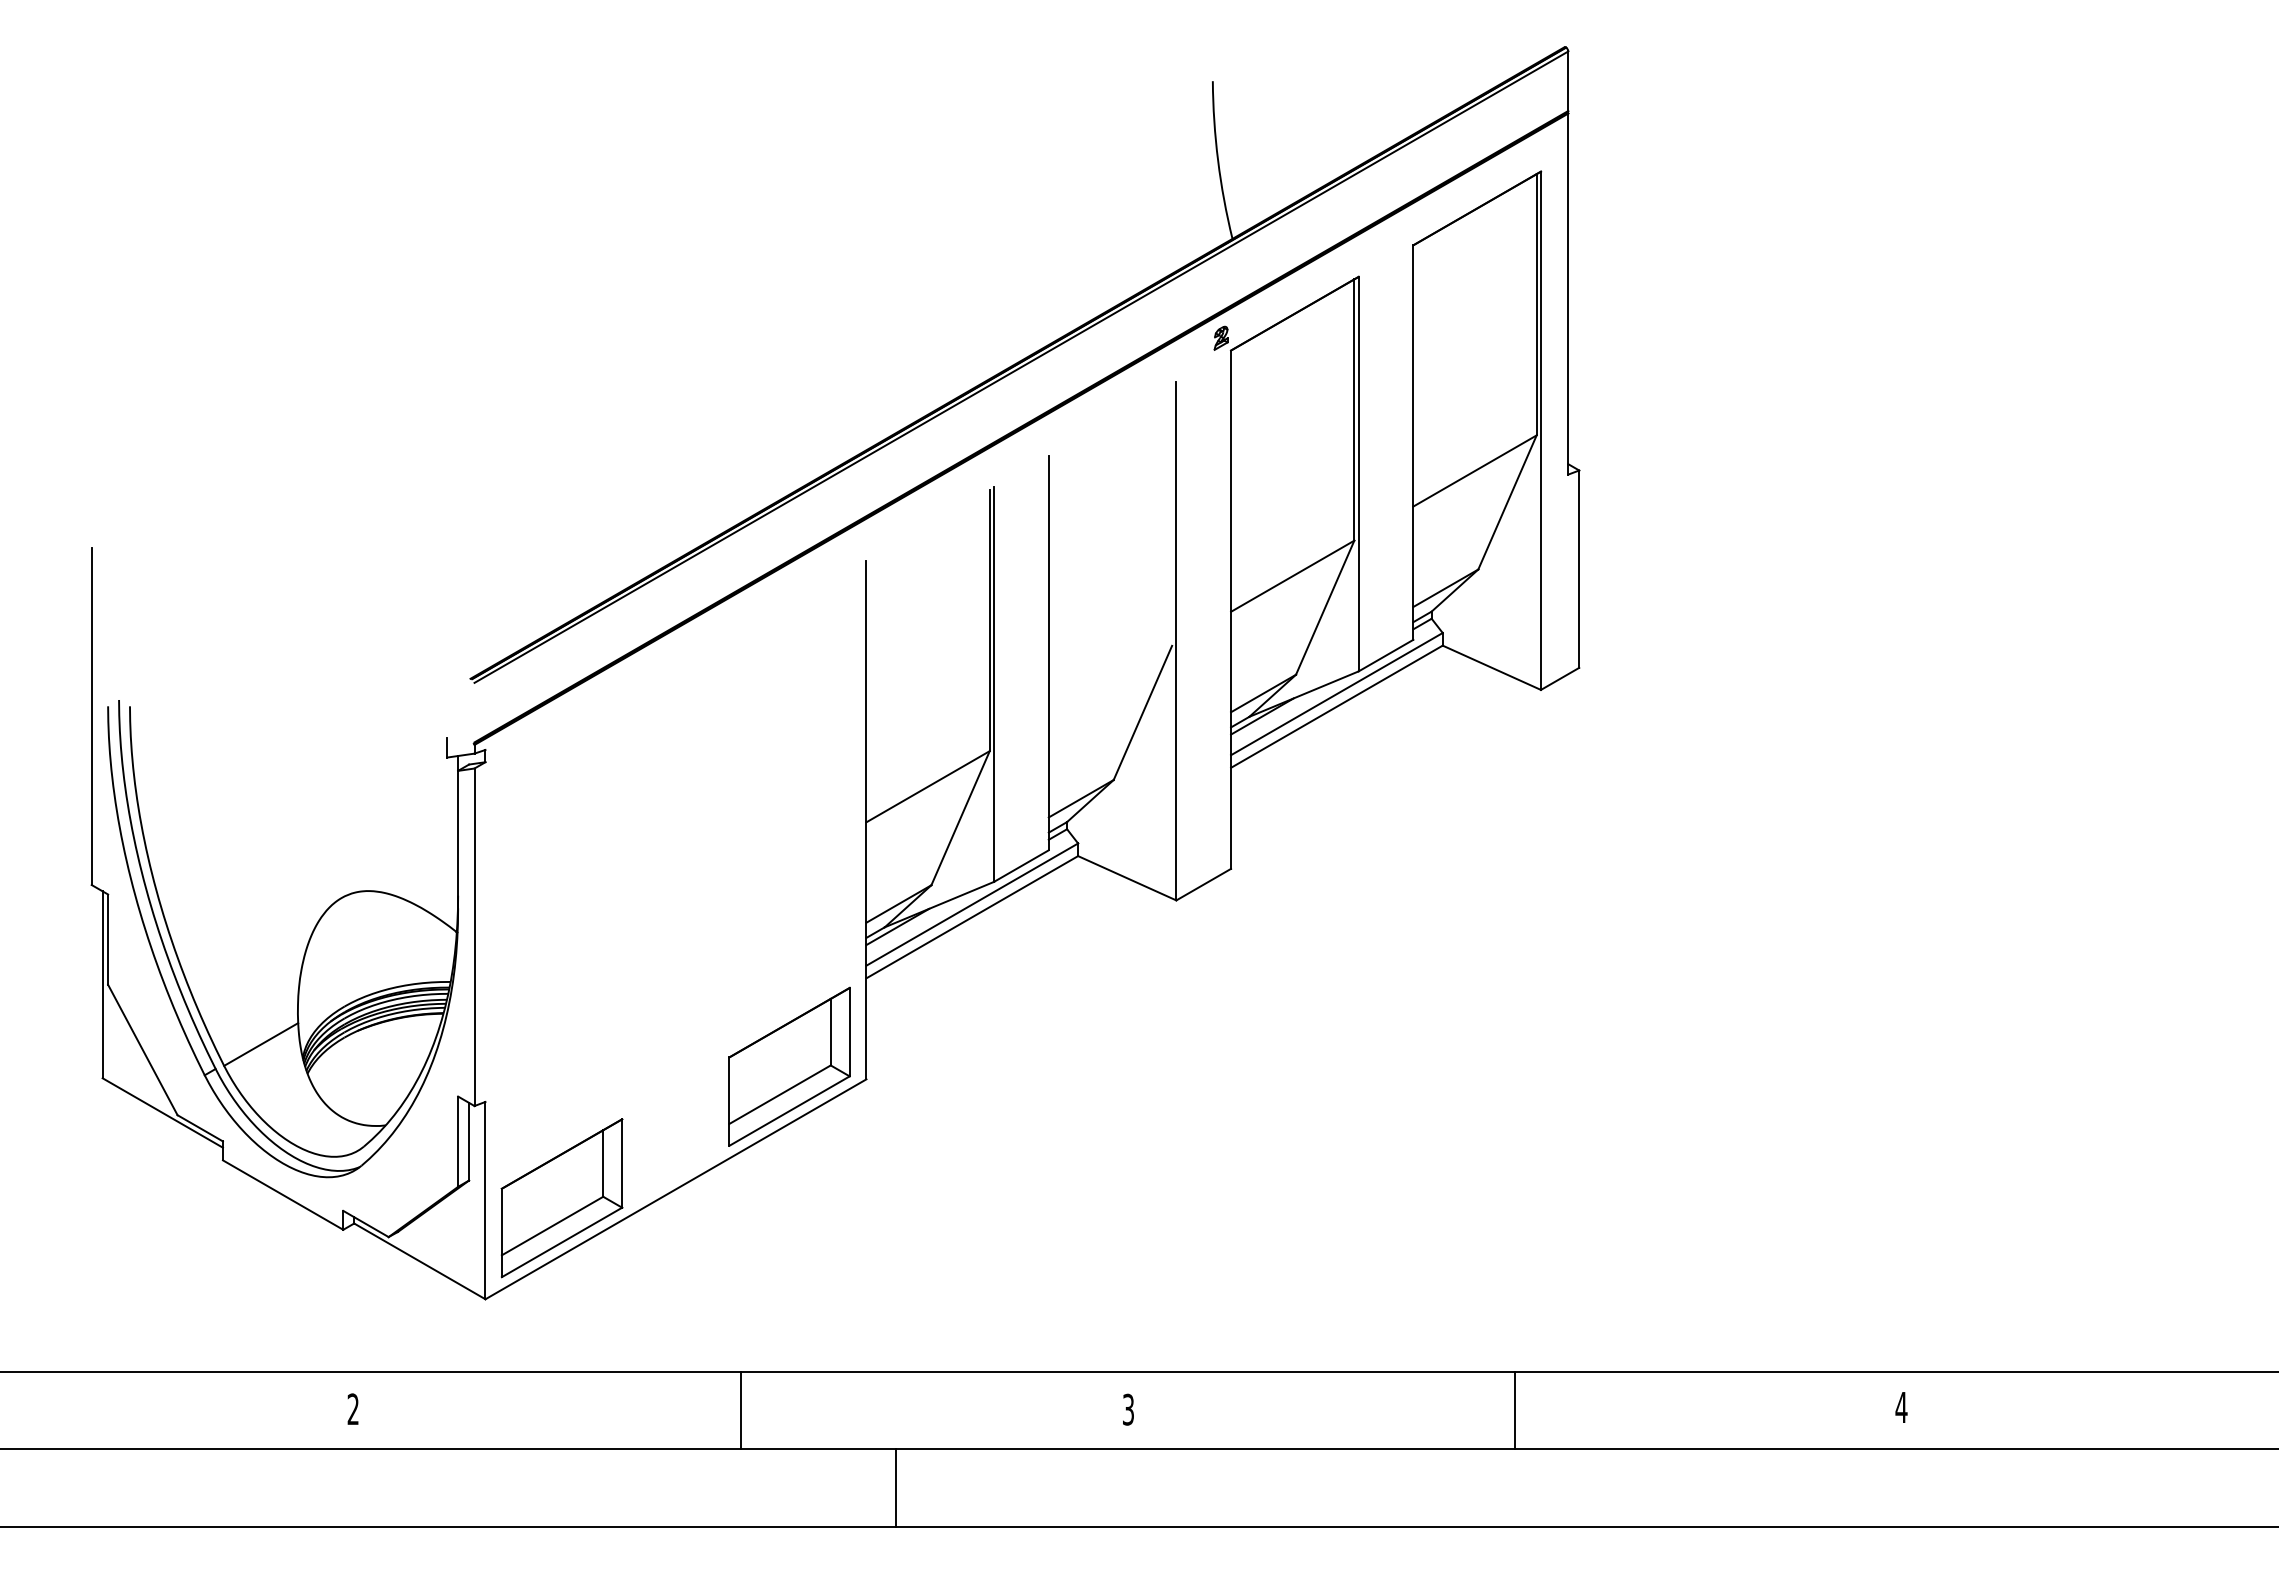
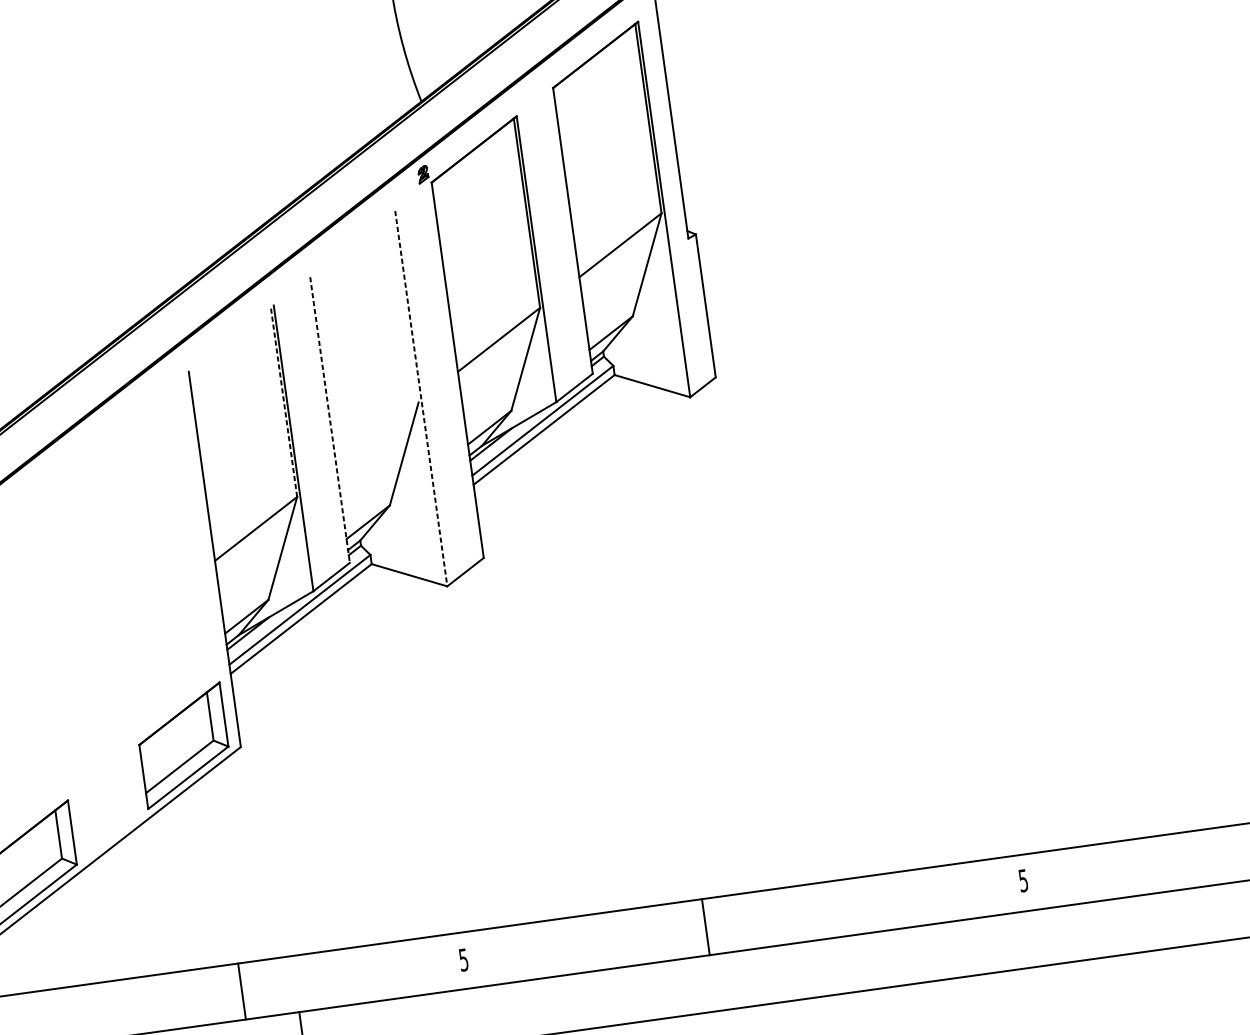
line: (989, 620) -> (283, 402), solid -> dashed
line: (1176, 641) -> (421, 398), solid -> dashed
line: (1048, 653) -> (329, 420), solid -> dashed
text: (1901, 1407) -> (1023, 880), 4 -> 5
text: (1128, 1408) -> (463, 959), 3 -> 5
line: (741, 1410) -> (242, 991), moved
line: (1514, 1410) -> (705, 927), moved

